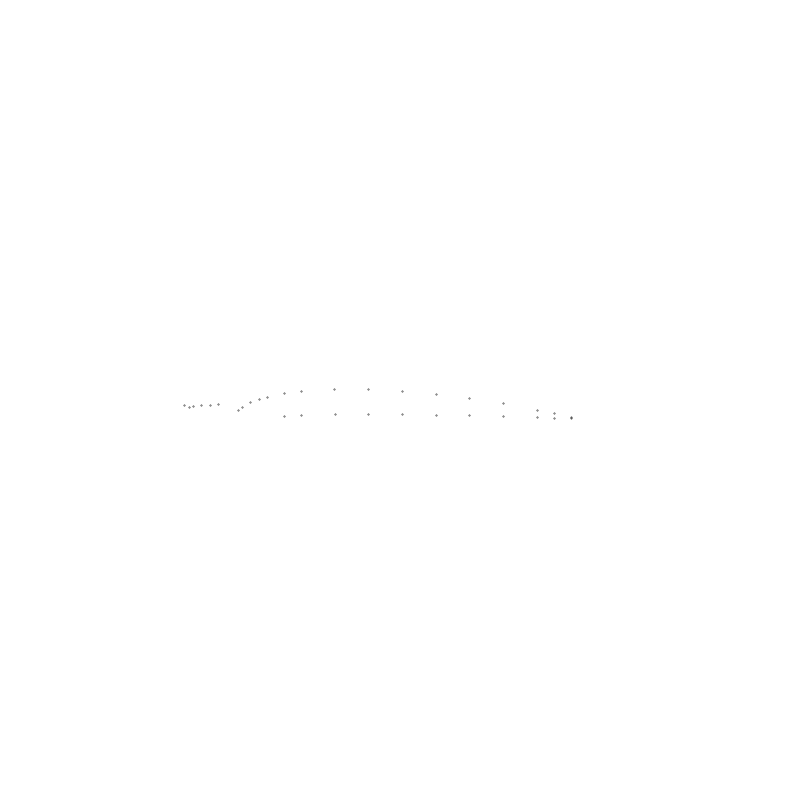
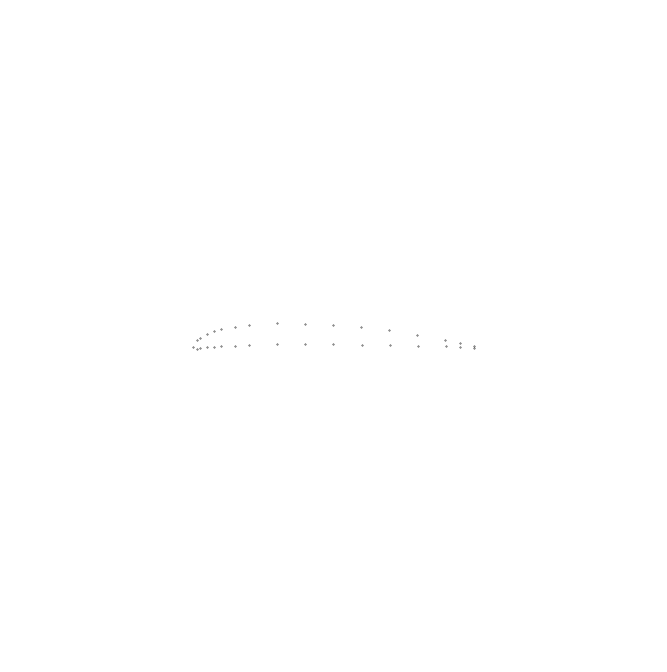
part: (201, 405) -> (207, 347), moved

